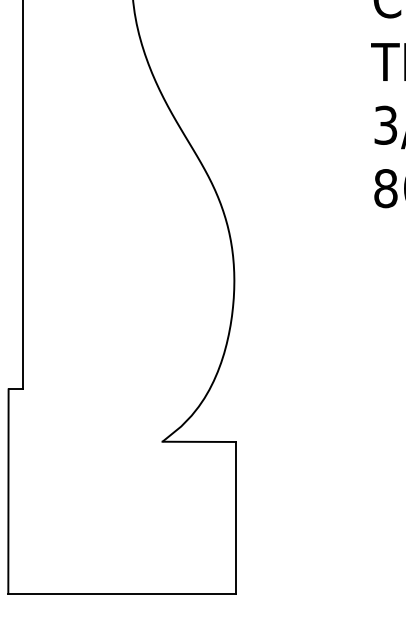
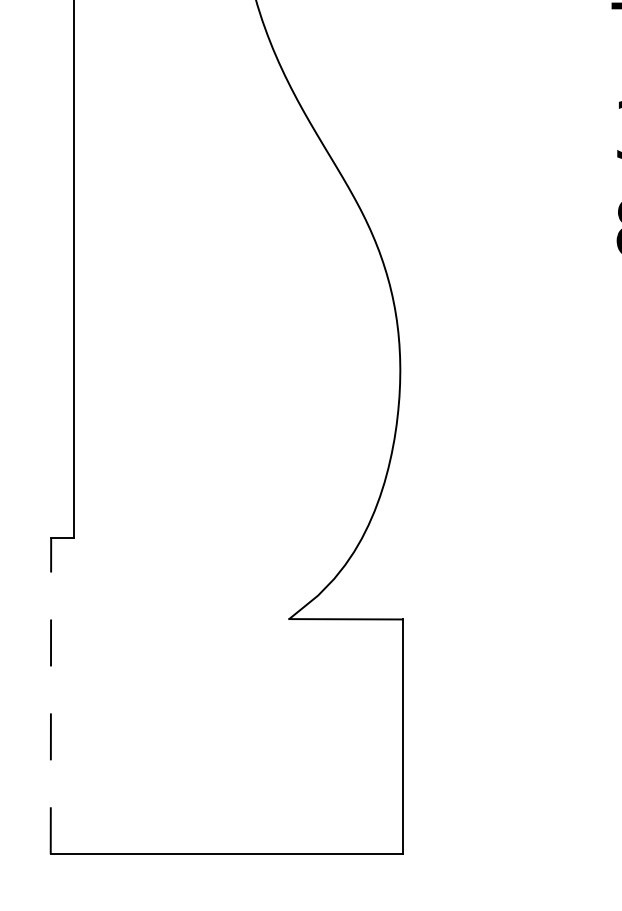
line: (8, 491) -> (51, 696), solid -> dashed

